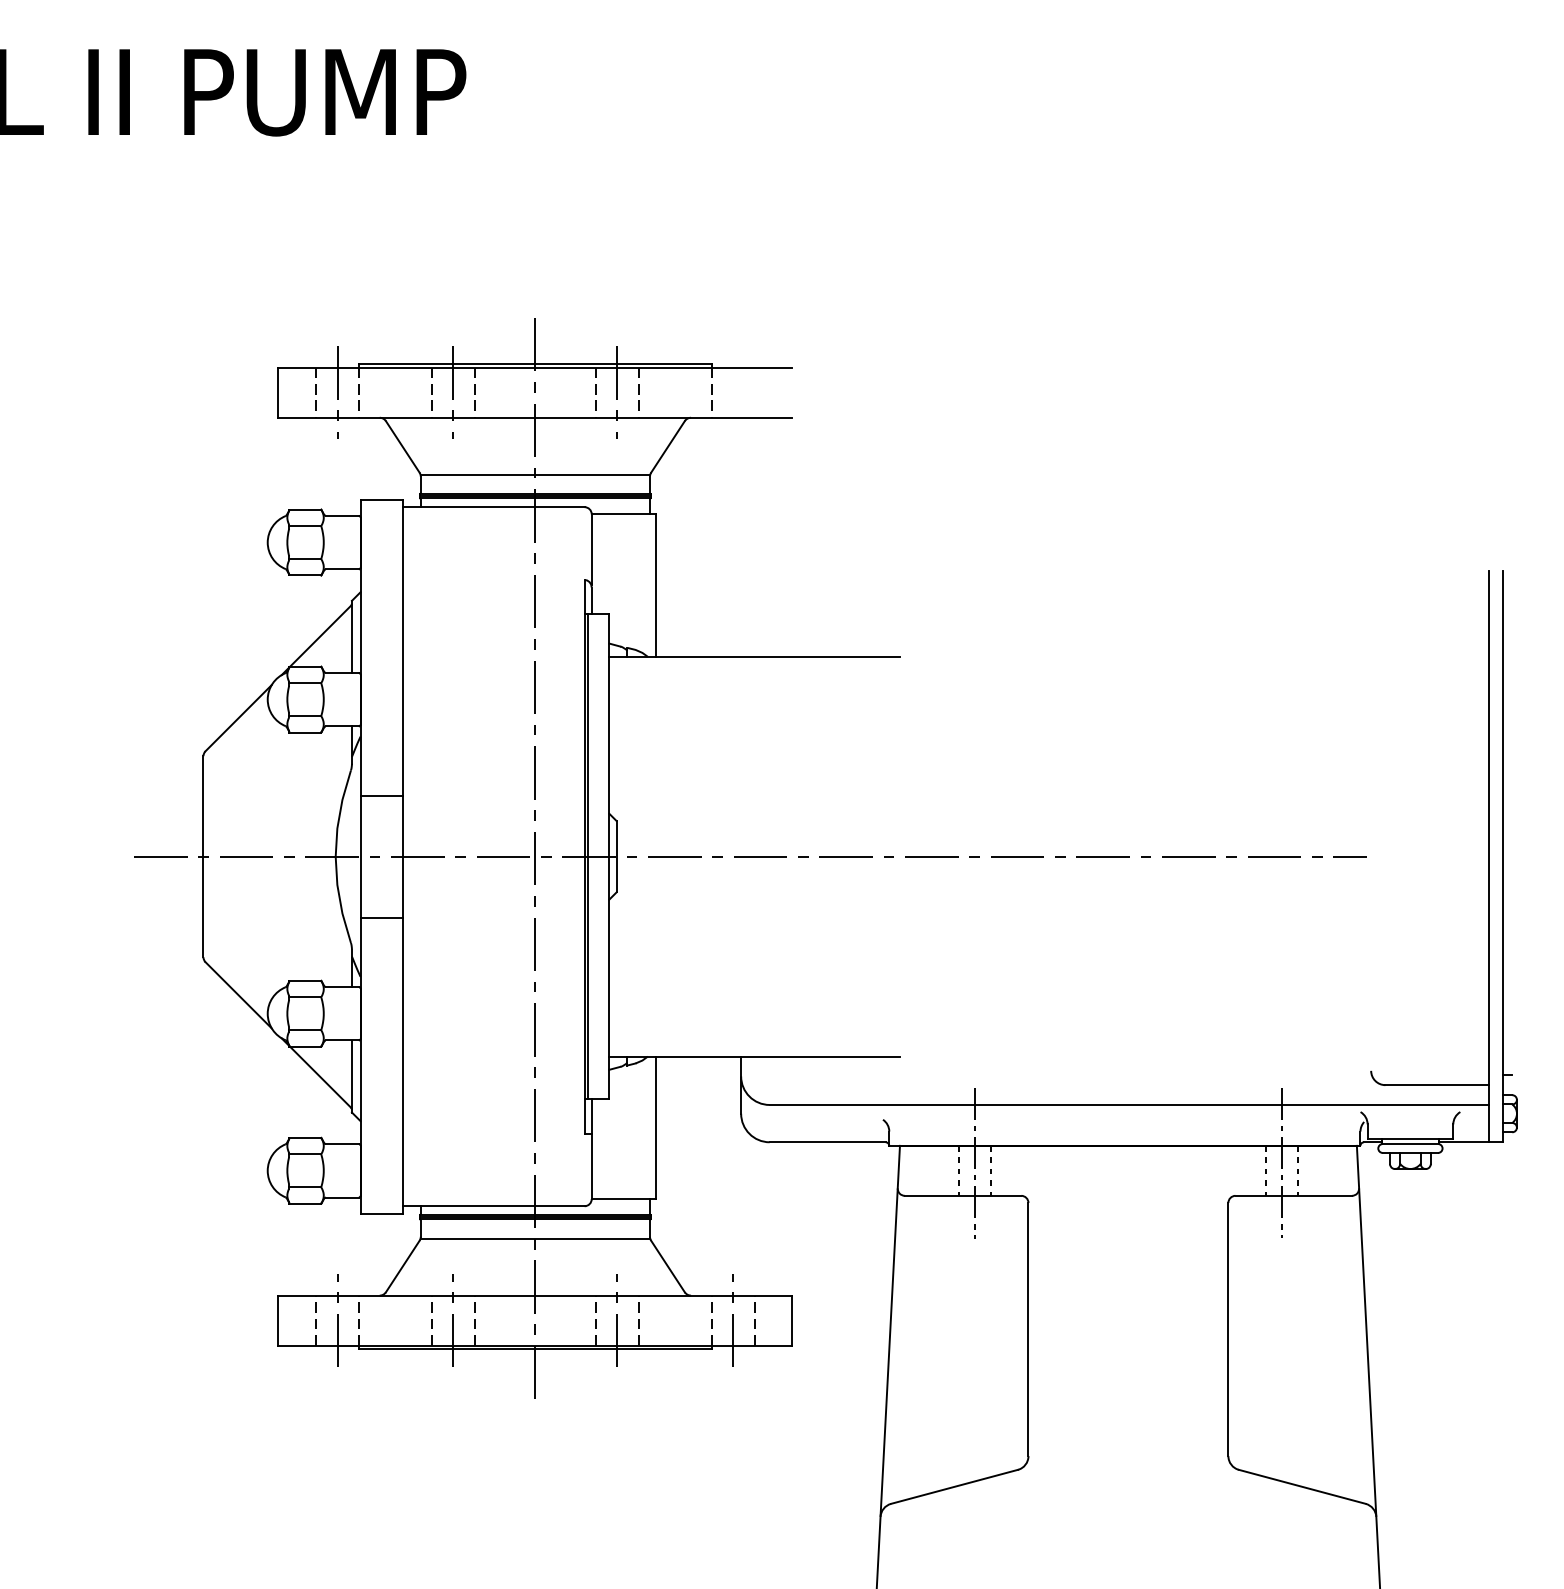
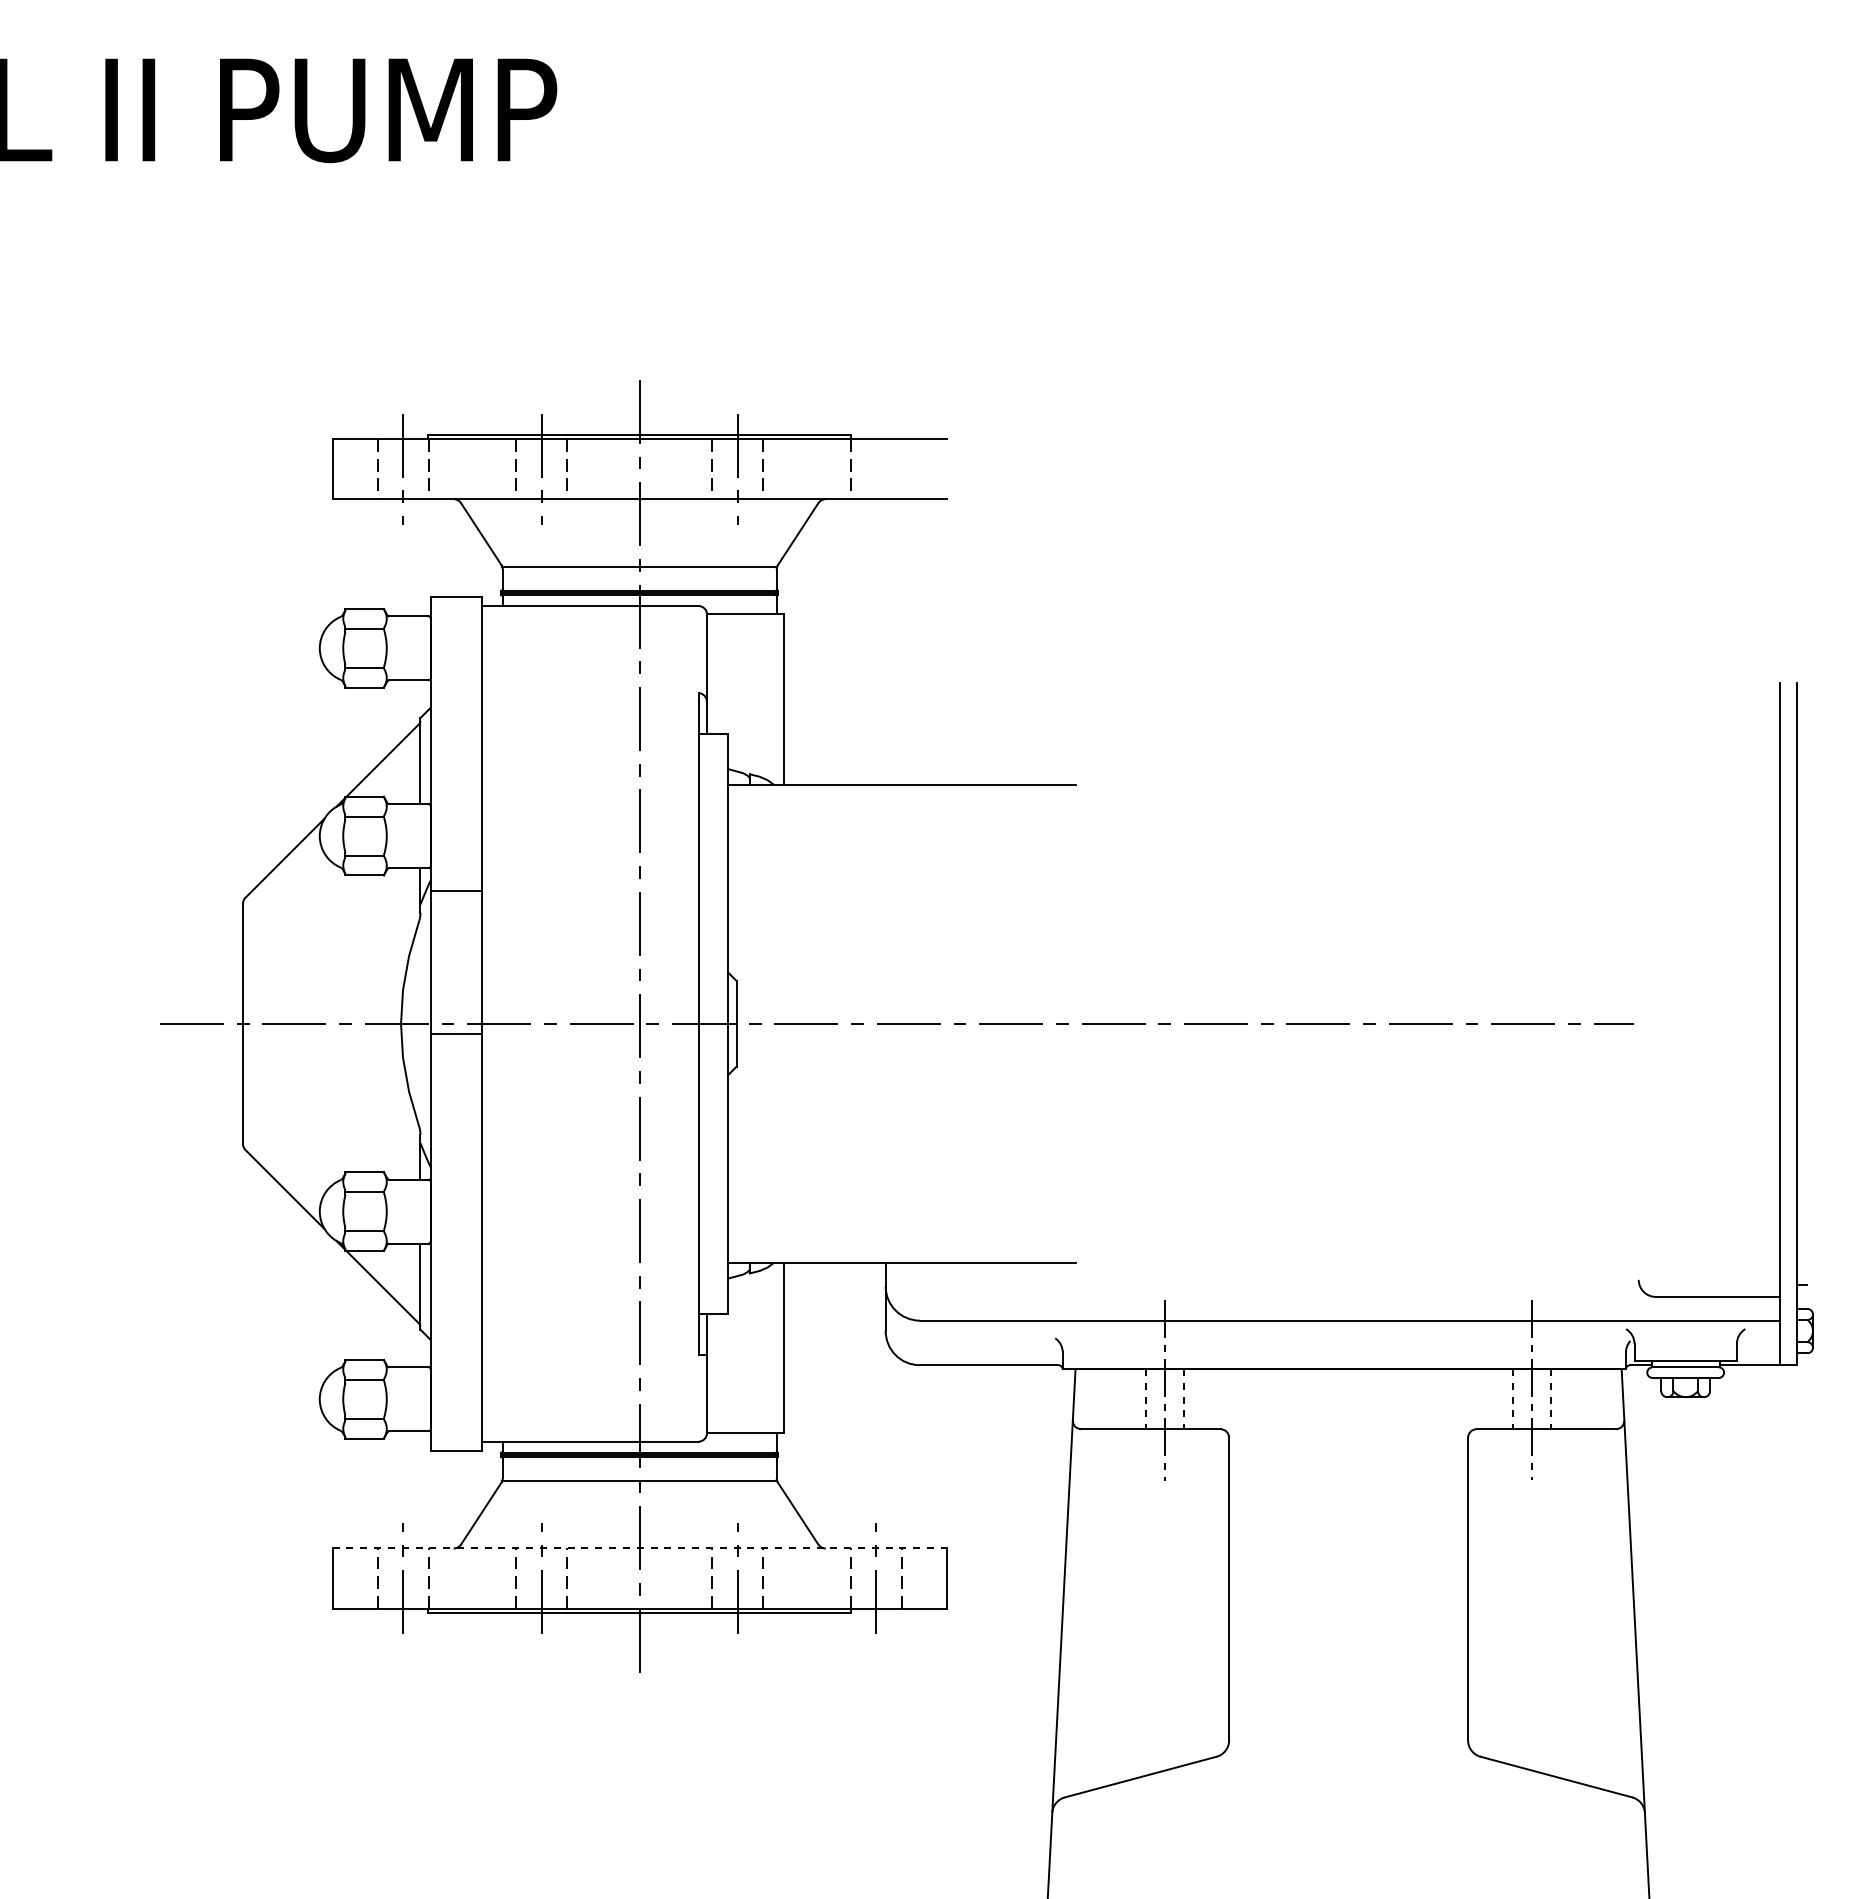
line: (381, 796) -> (455, 891), moved
line: (587, 856) -> (702, 1023), removed
line: (381, 917) -> (455, 1033), moved
line: (536, 1295) -> (640, 1548), solid -> dashed

